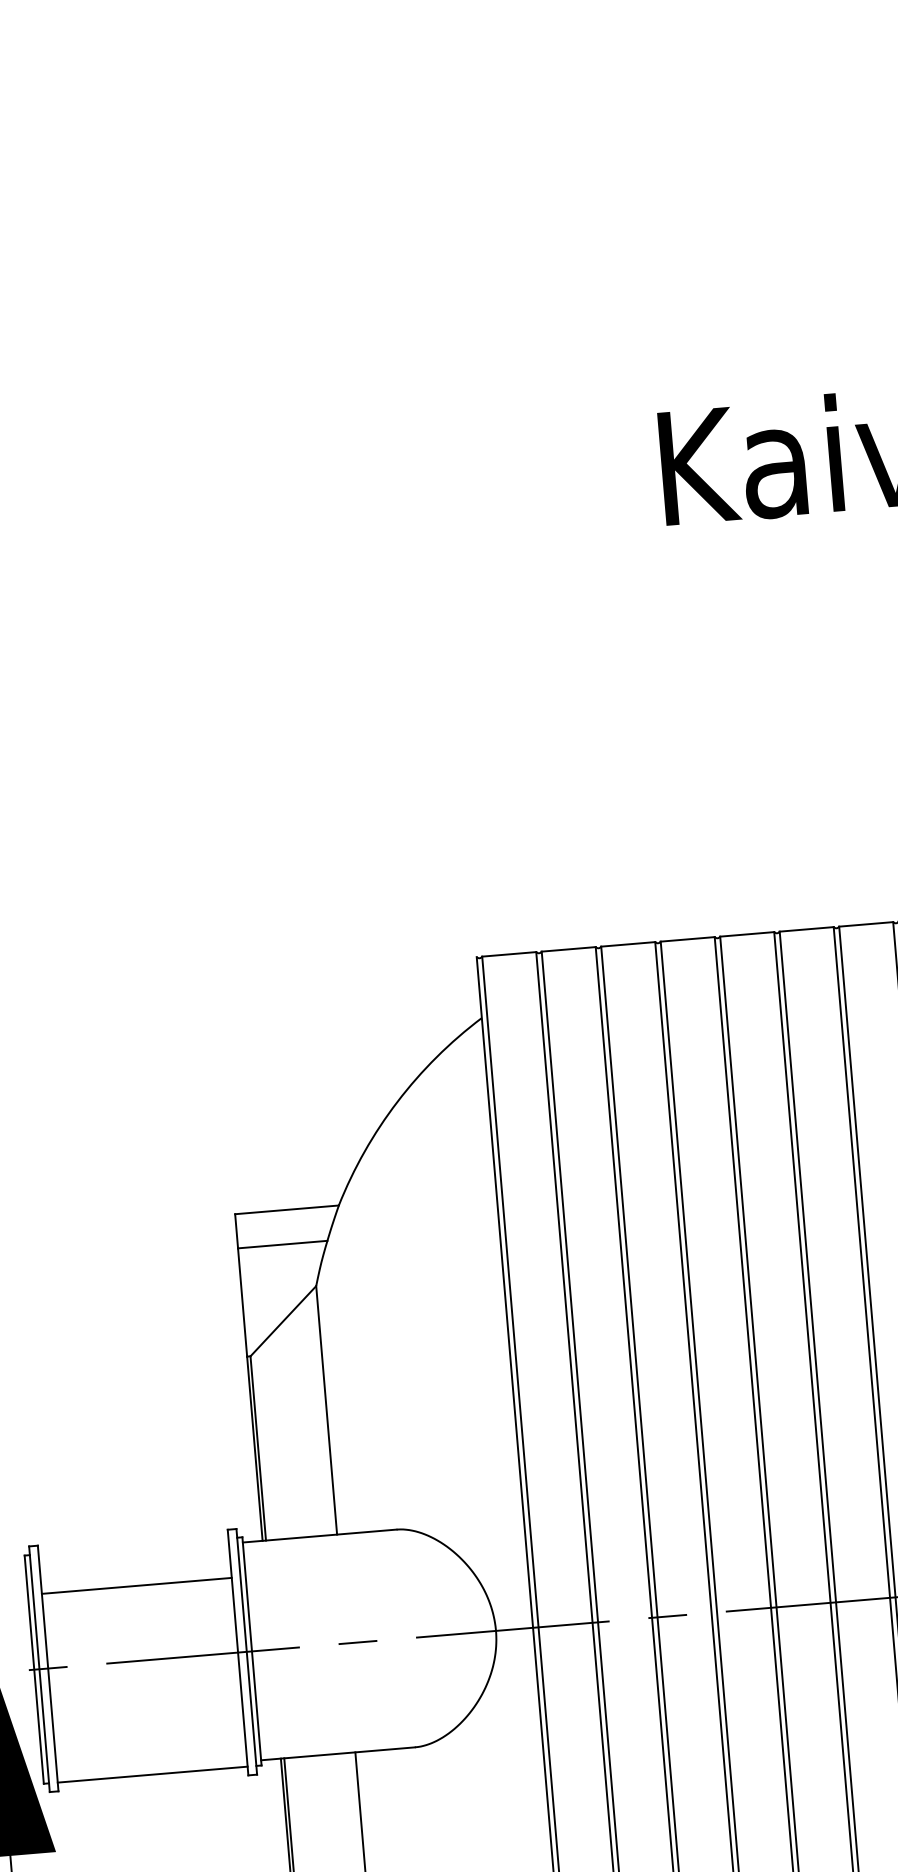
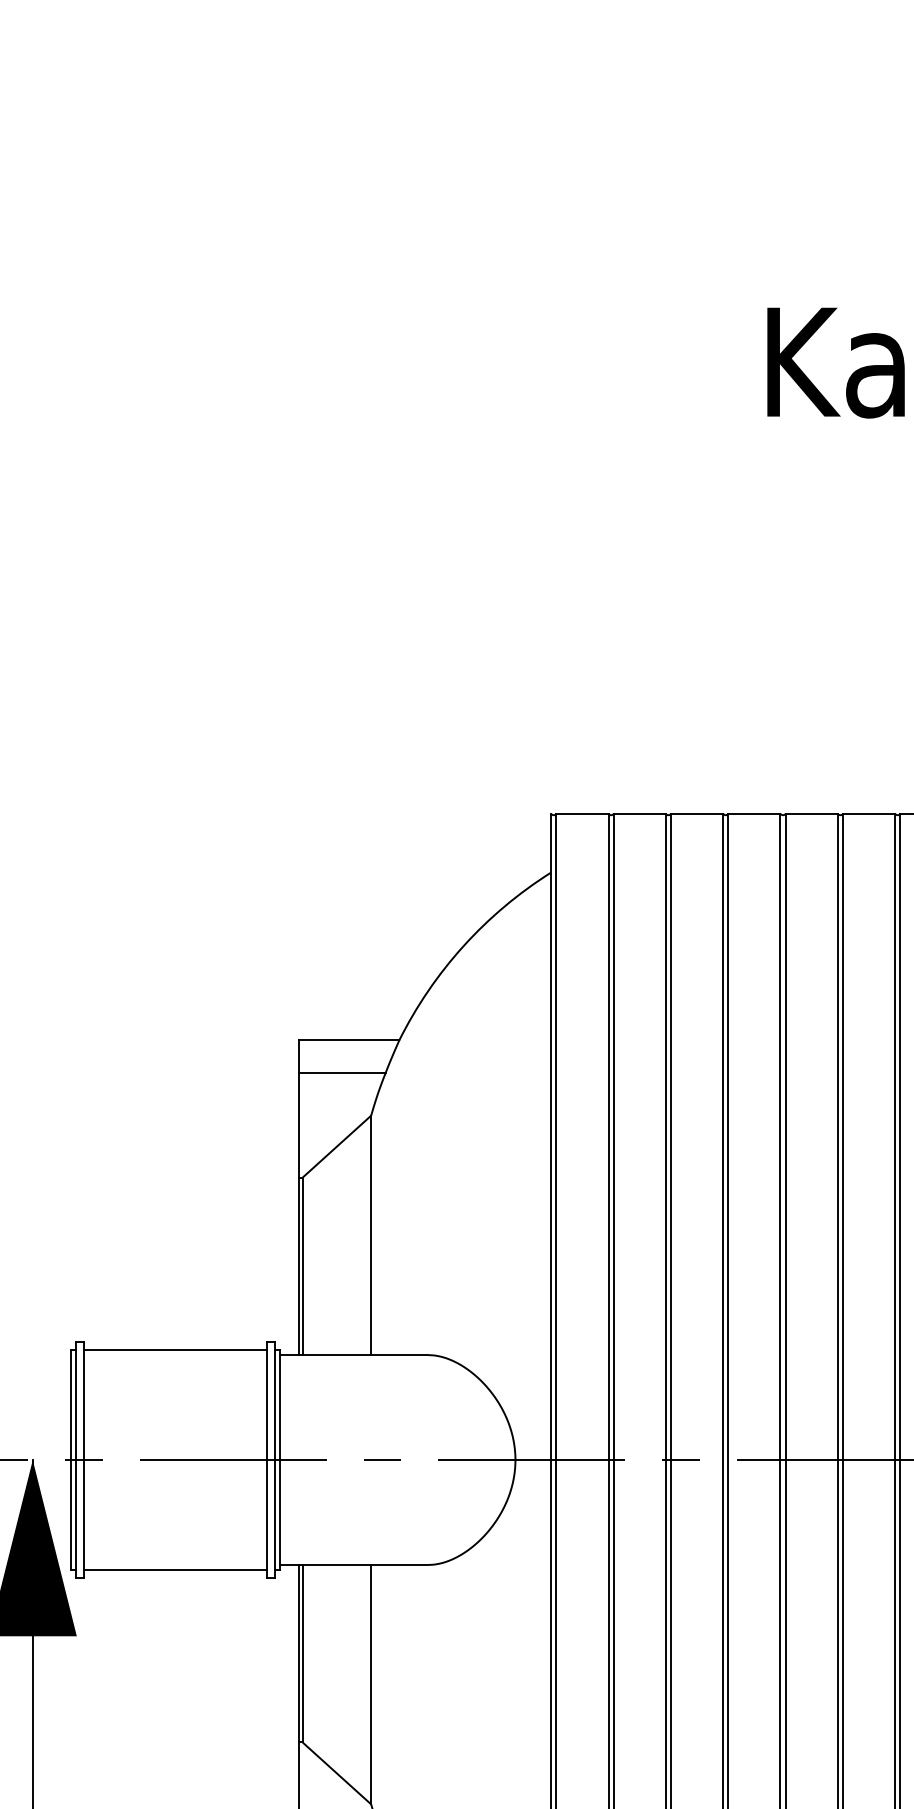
line: (136, 1586) -> (175, 1350), moved

